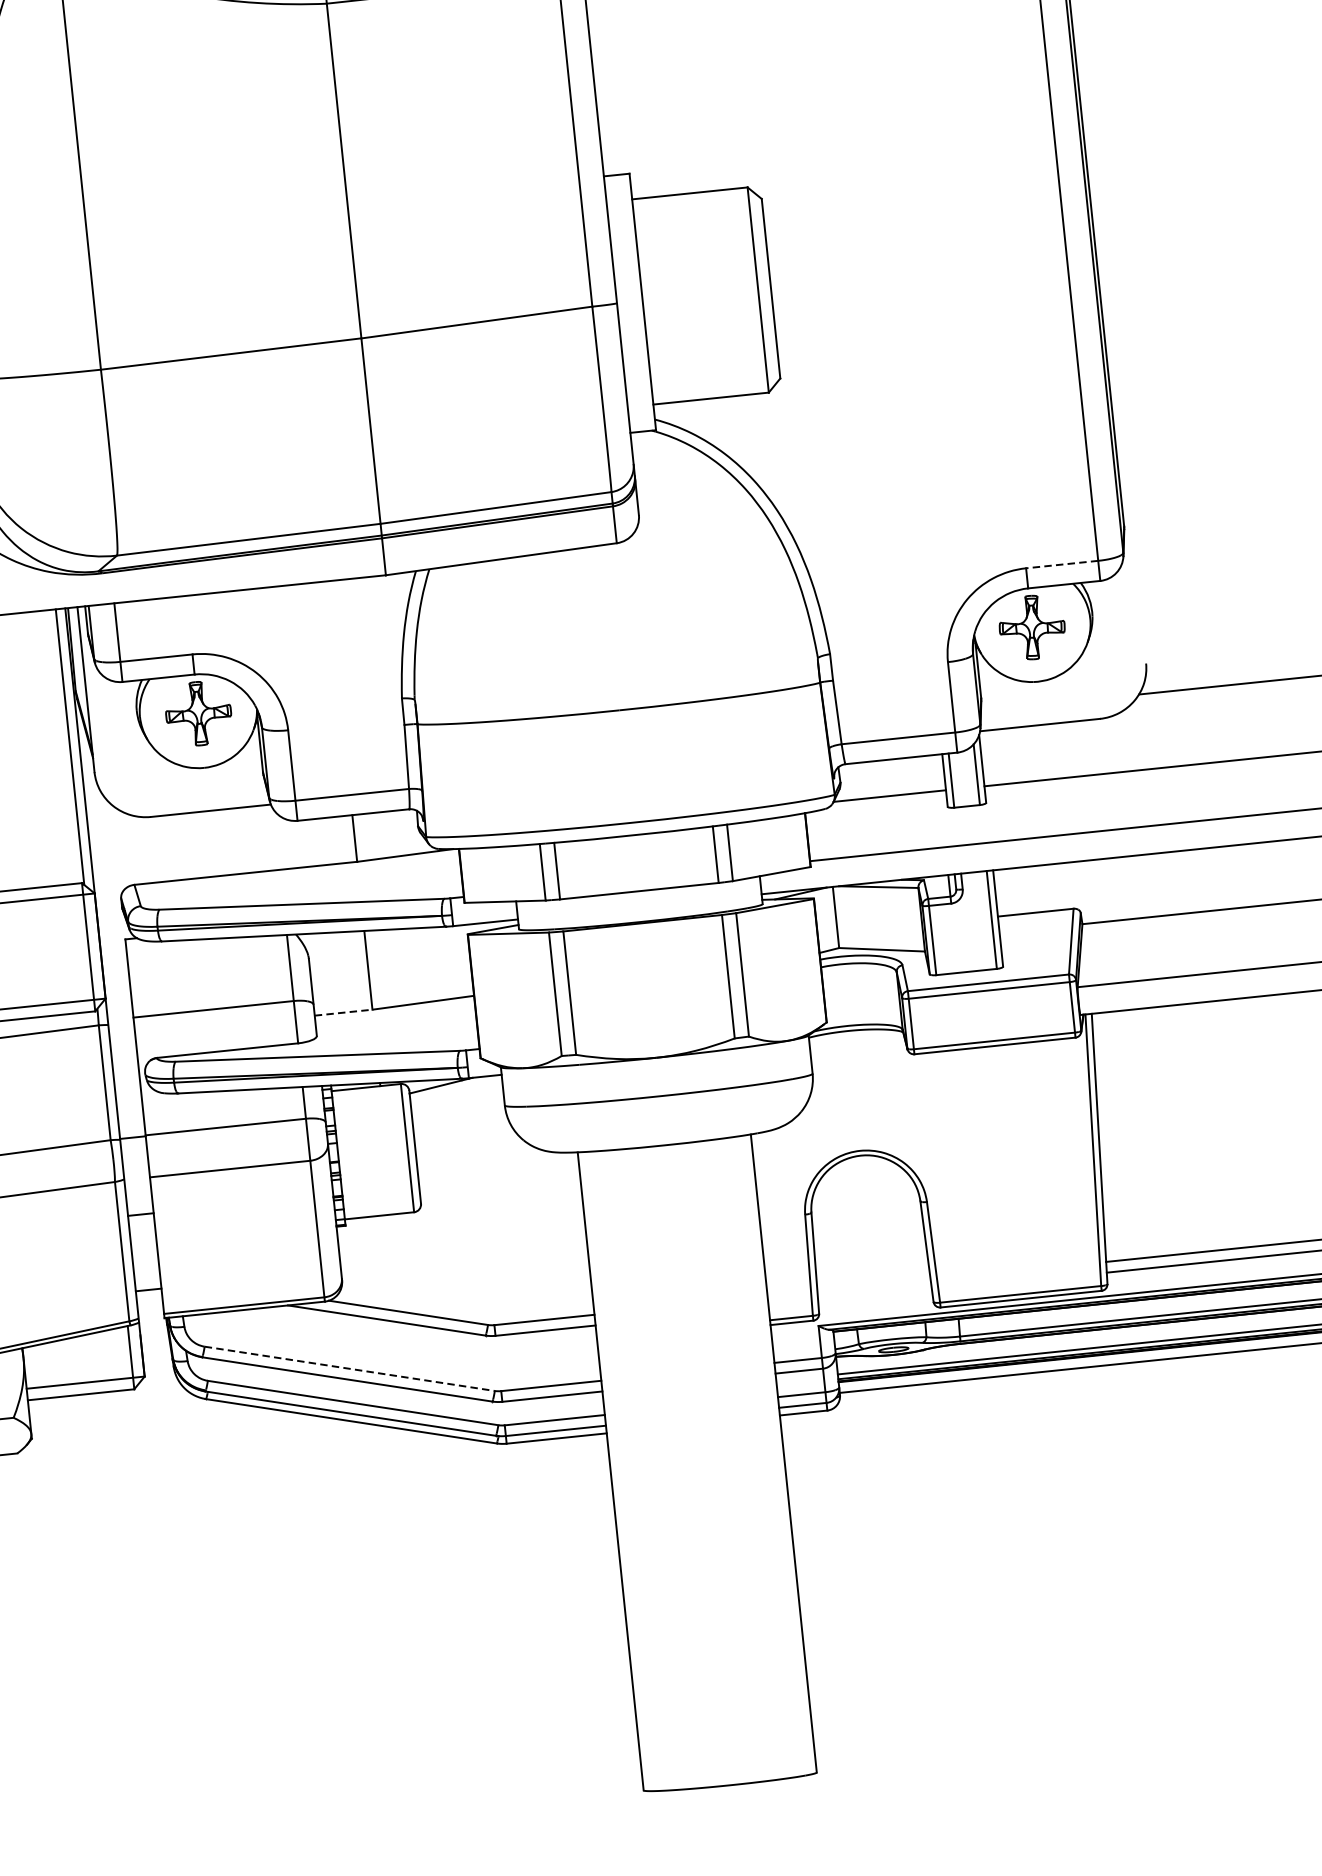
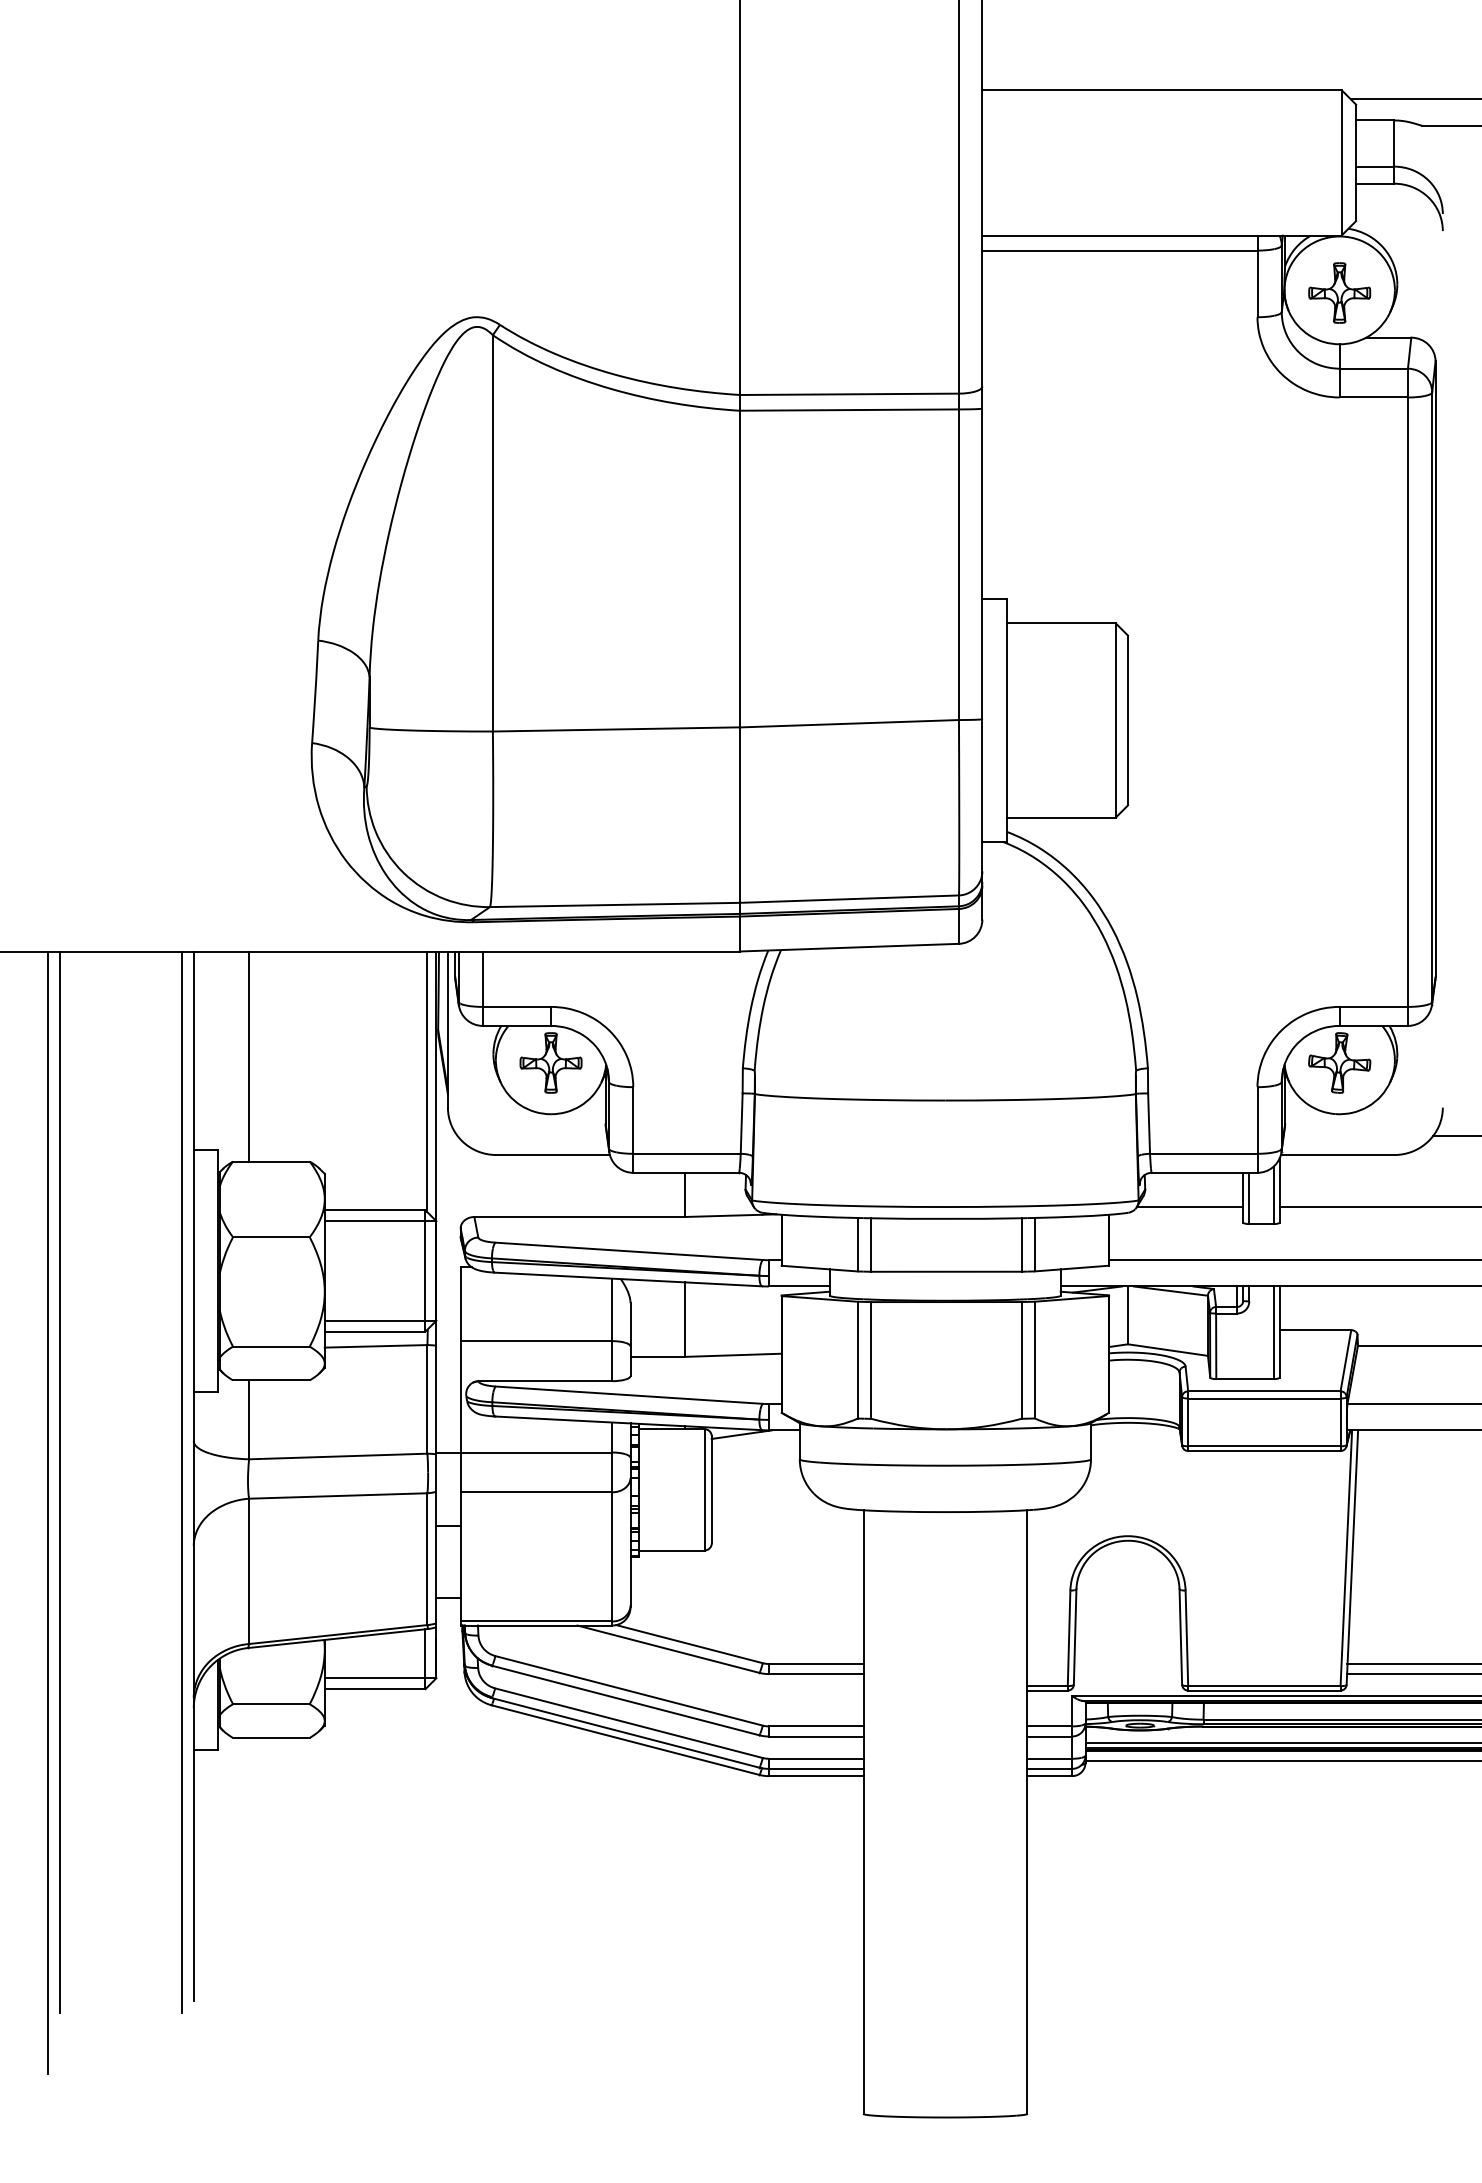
line: (1061, 564) -> (1373, 1006), dashed -> solid
line: (344, 1012) -> (658, 1356), dashed -> solid
line: (350, 1368) -> (629, 1690), dashed -> solid

